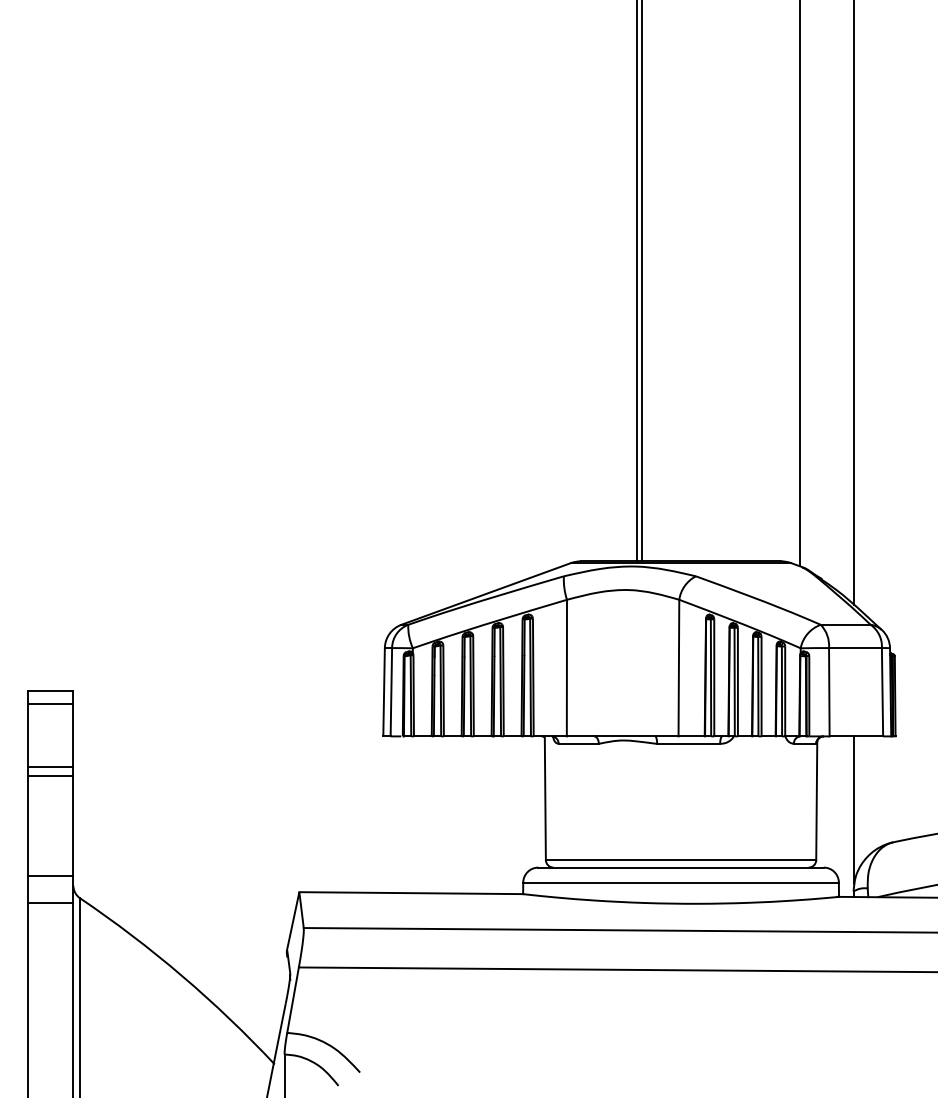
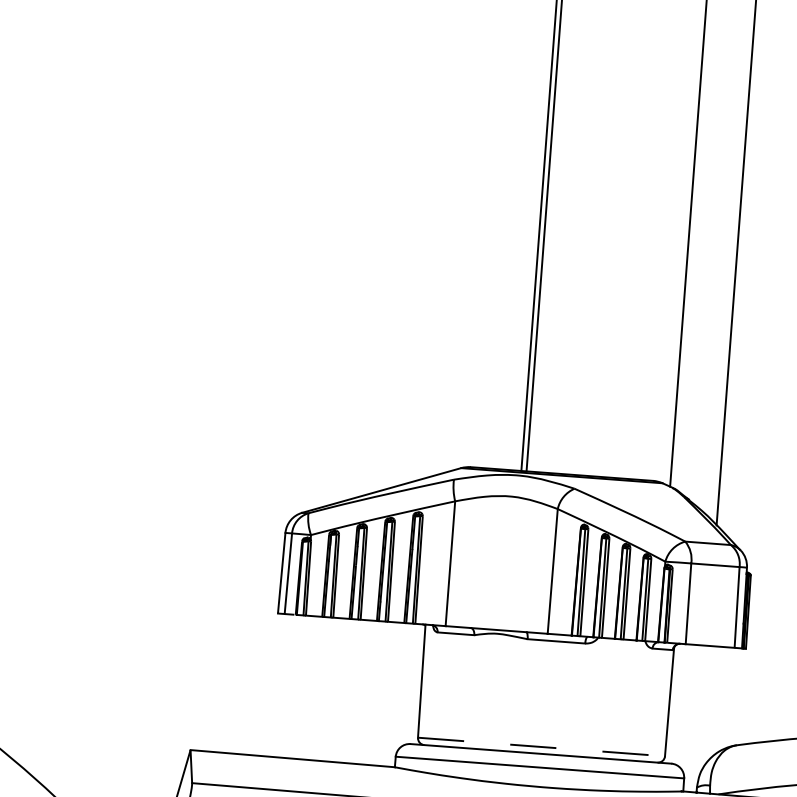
line: (853, 810) -> (702, 713), removed
line: (681, 860) -> (541, 747), solid -> dashed

